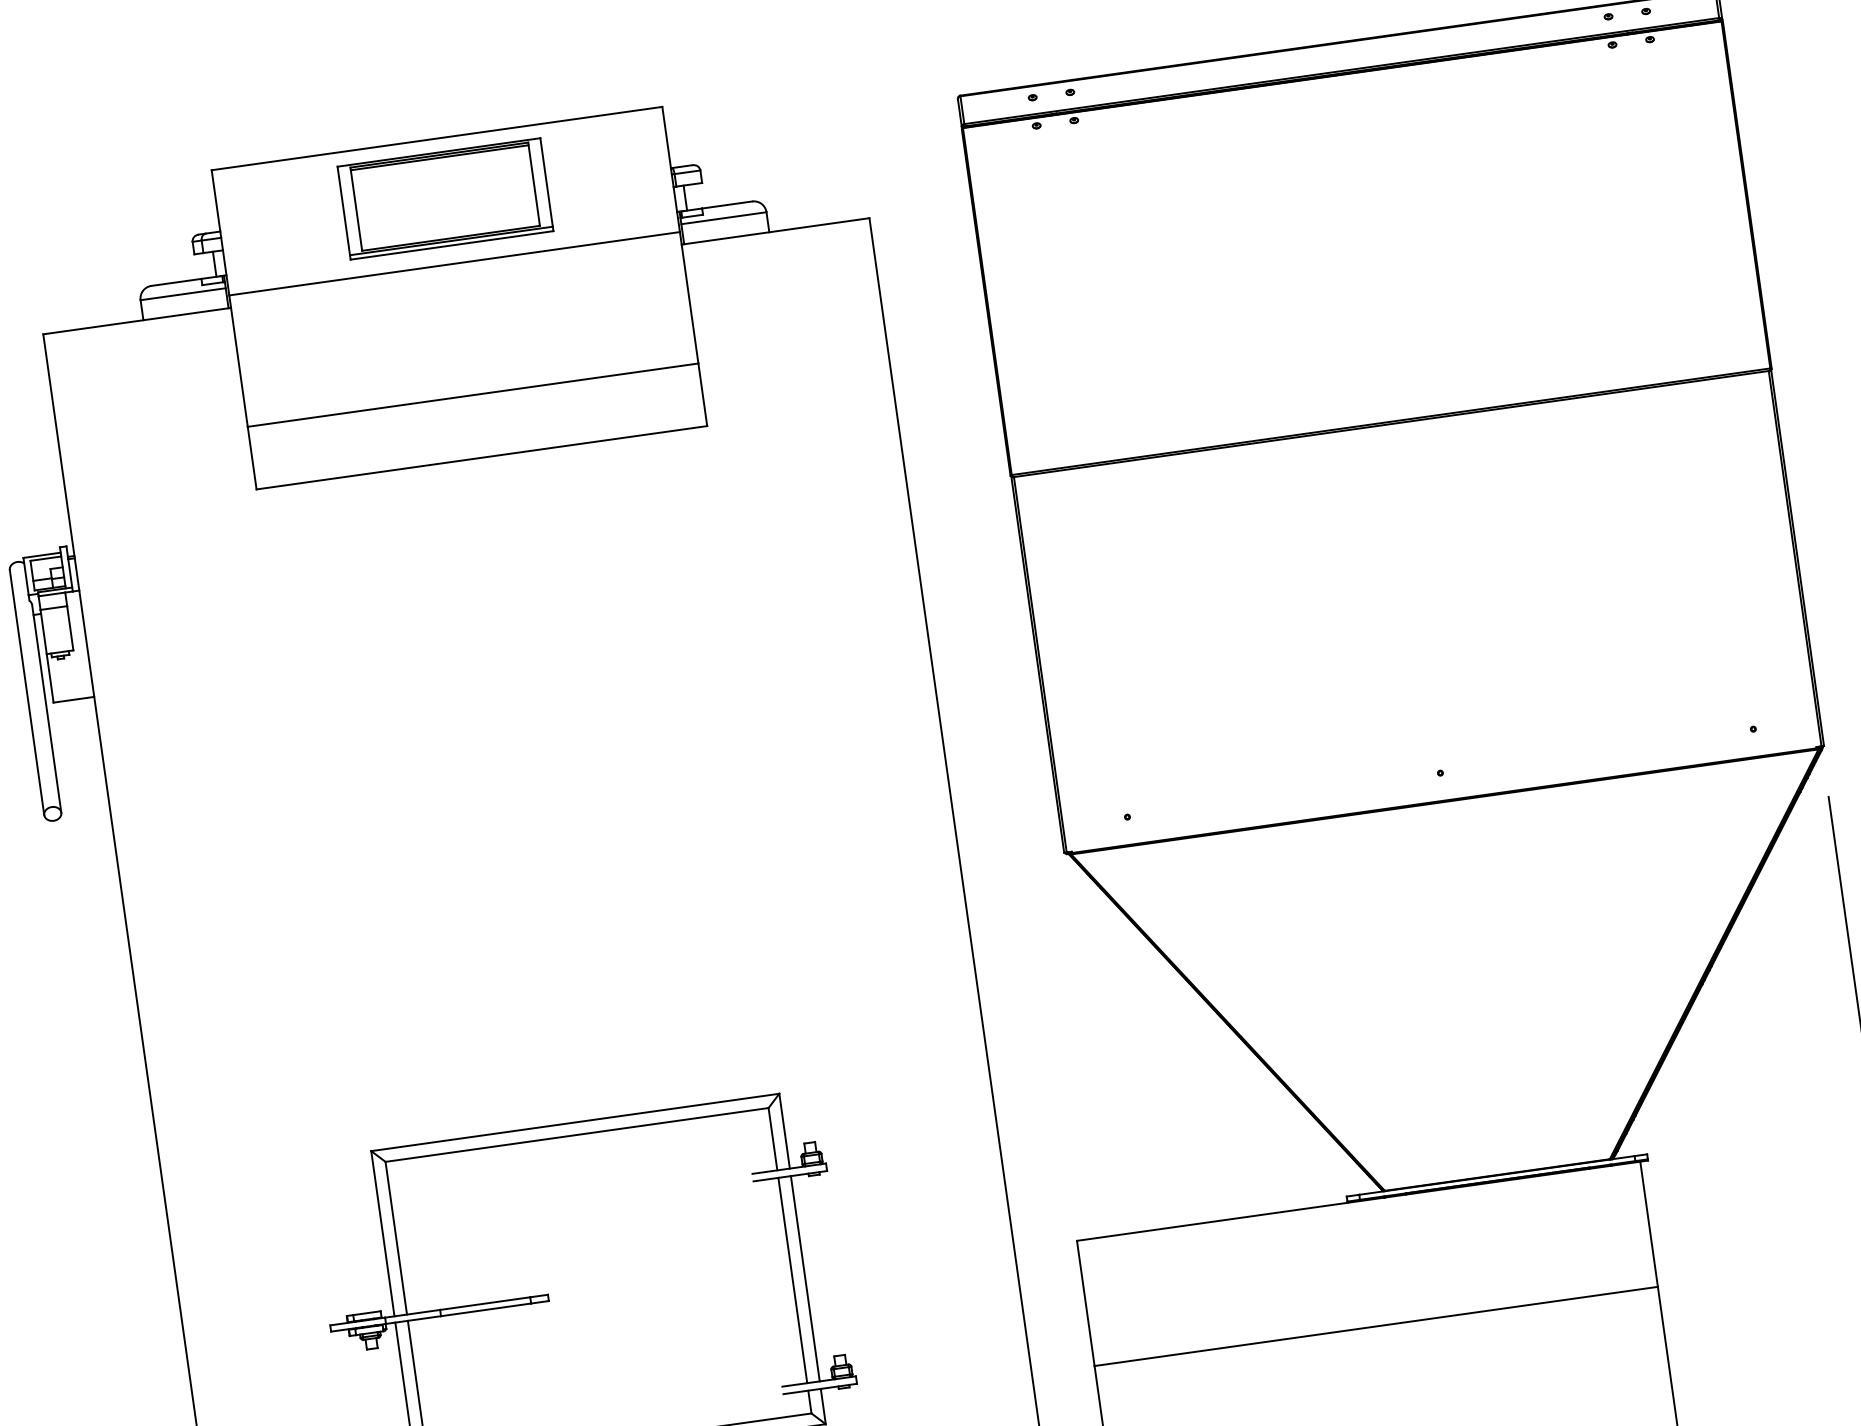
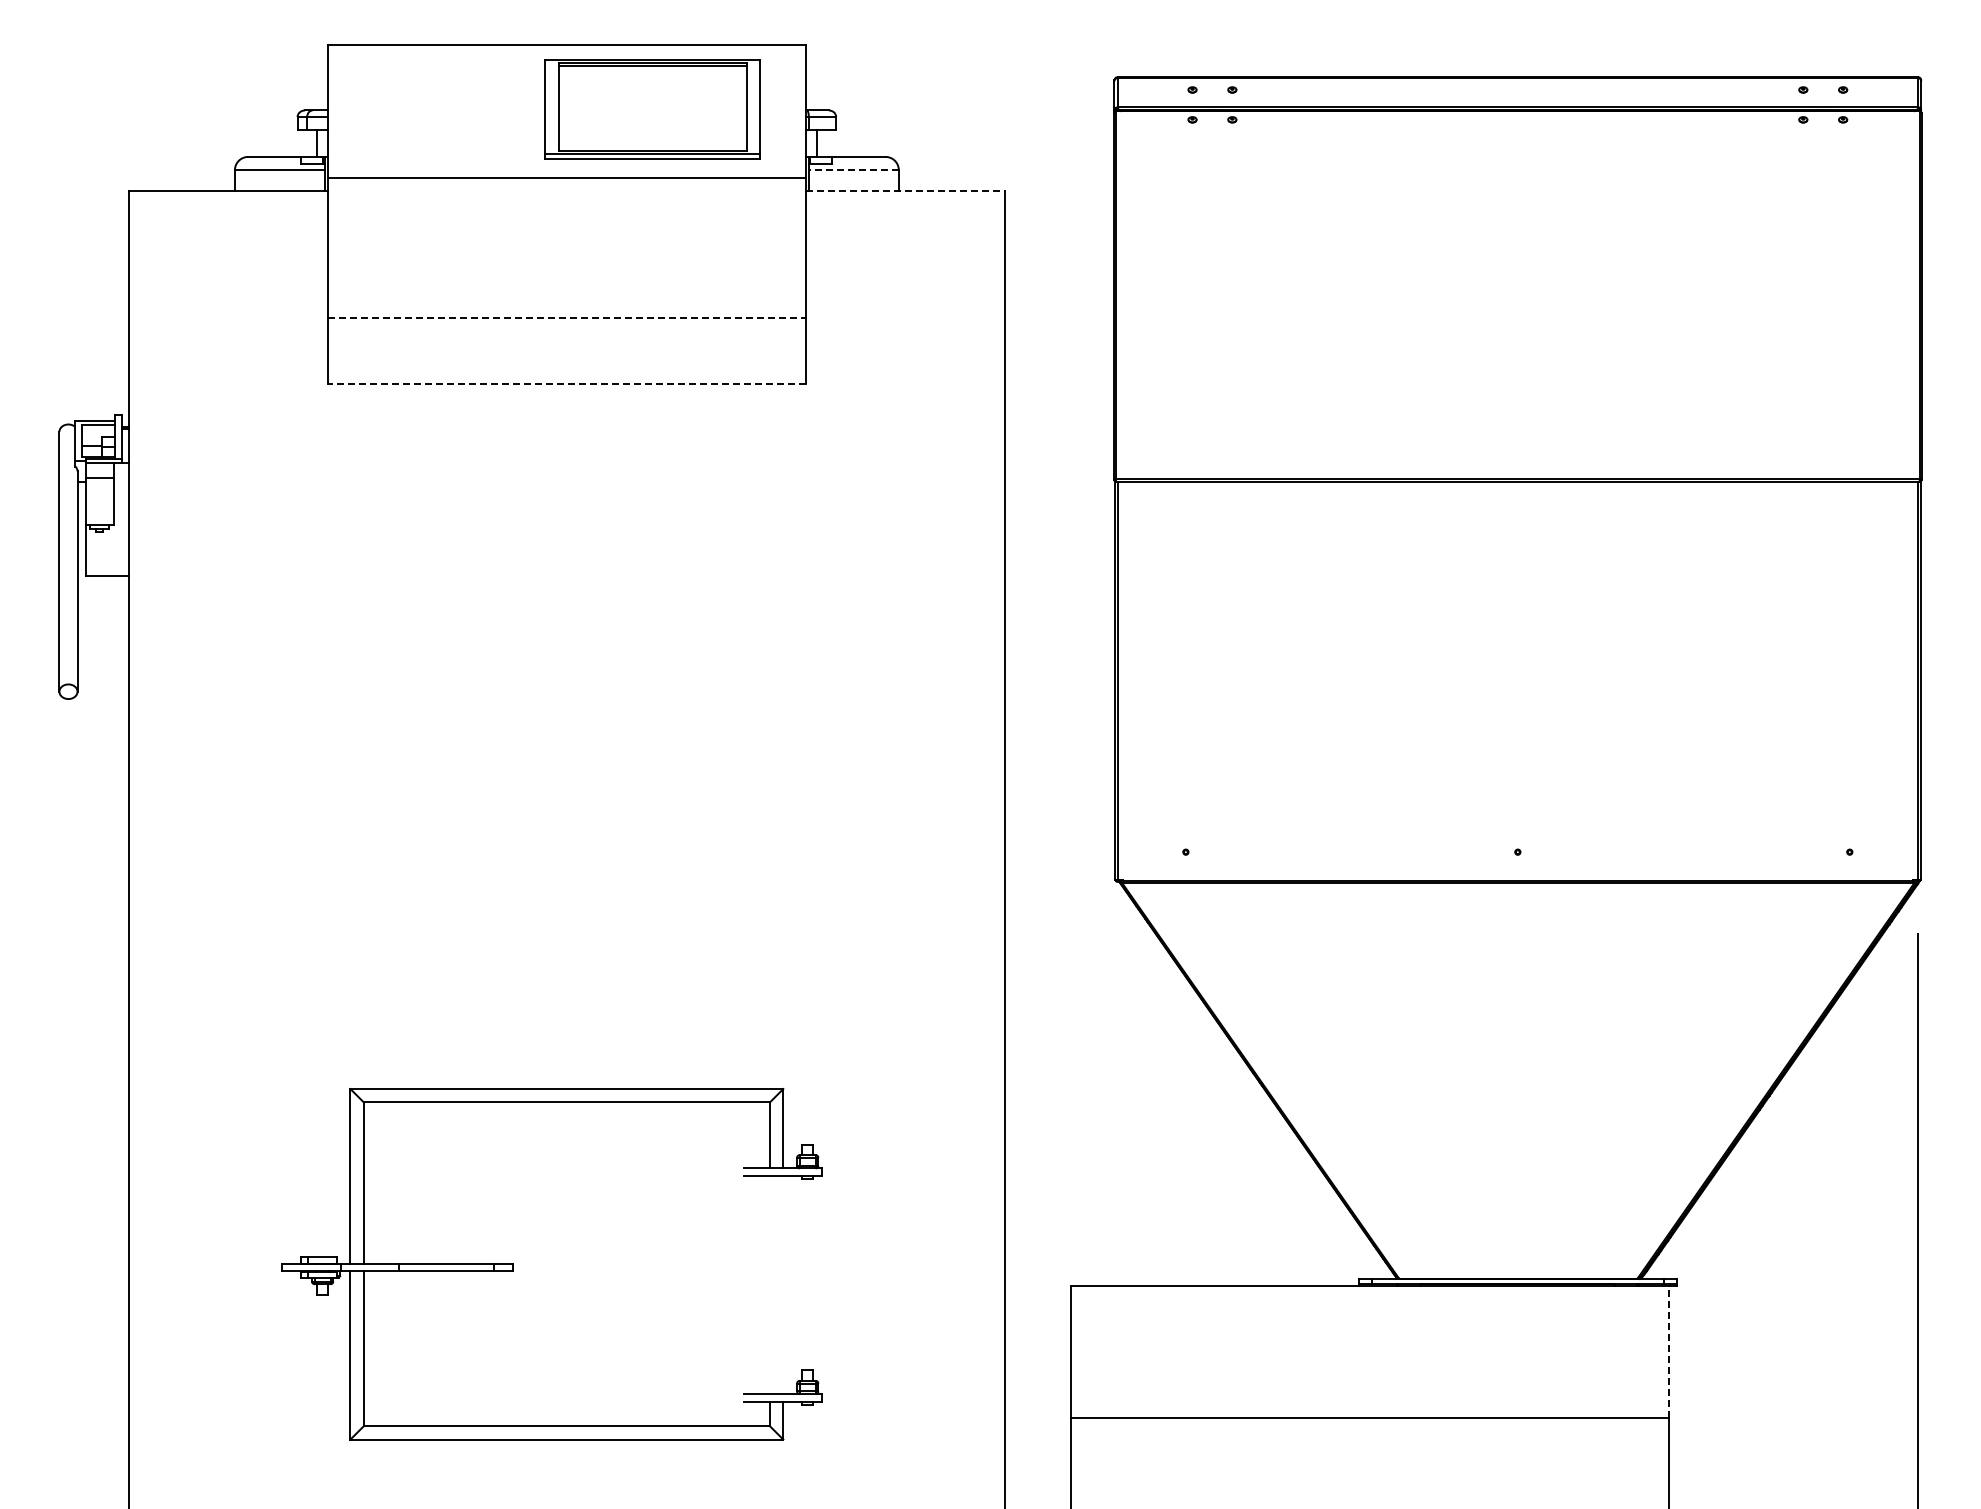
part: (445, 199) -> (652, 109), moved
line: (723, 218) -> (853, 170), solid -> dashed
line: (775, 231) -> (905, 191), solid -> dashed
line: (473, 395) -> (567, 317), solid -> dashed
line: (481, 457) -> (566, 383), solid -> dashed
line: (1648, 1223) -> (1668, 1351), solid -> dashed
line: (805, 1278) -> (783, 1285), removed
line: (793, 1280) -> (770, 1285), removed

